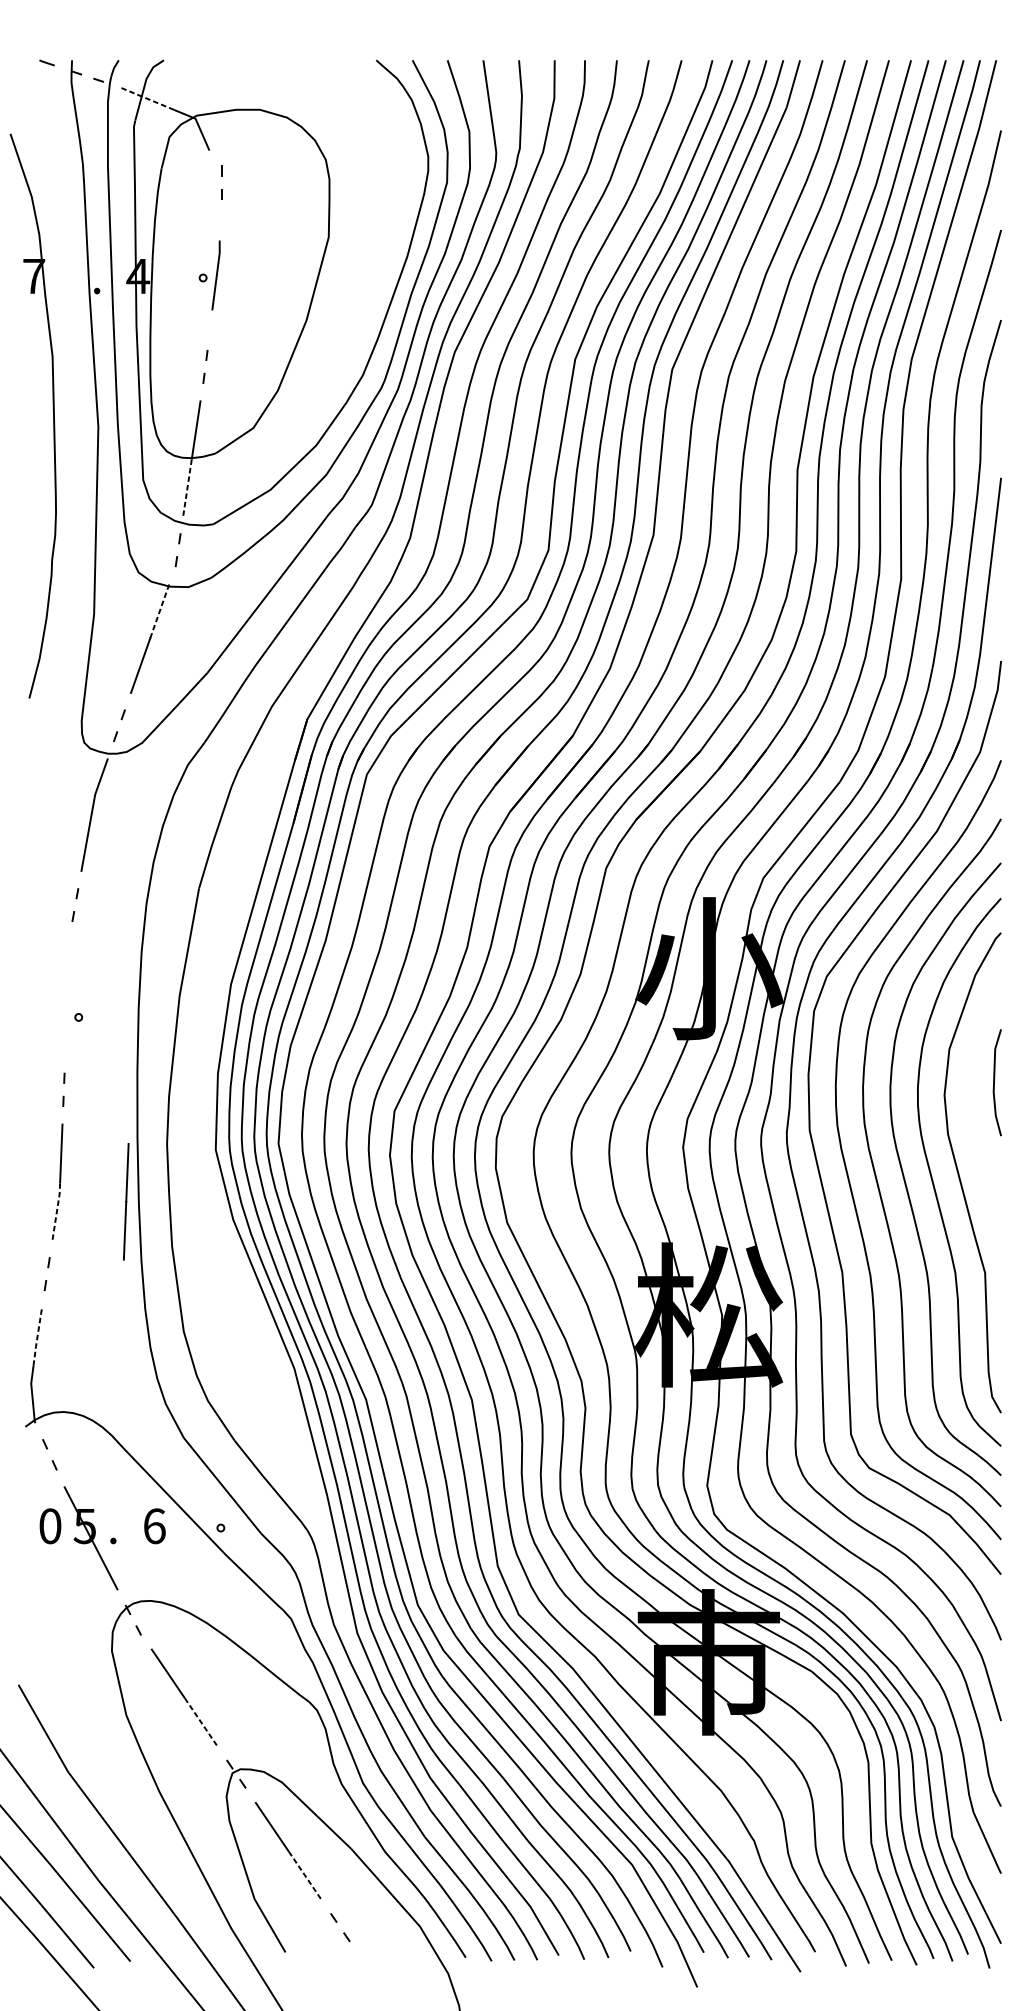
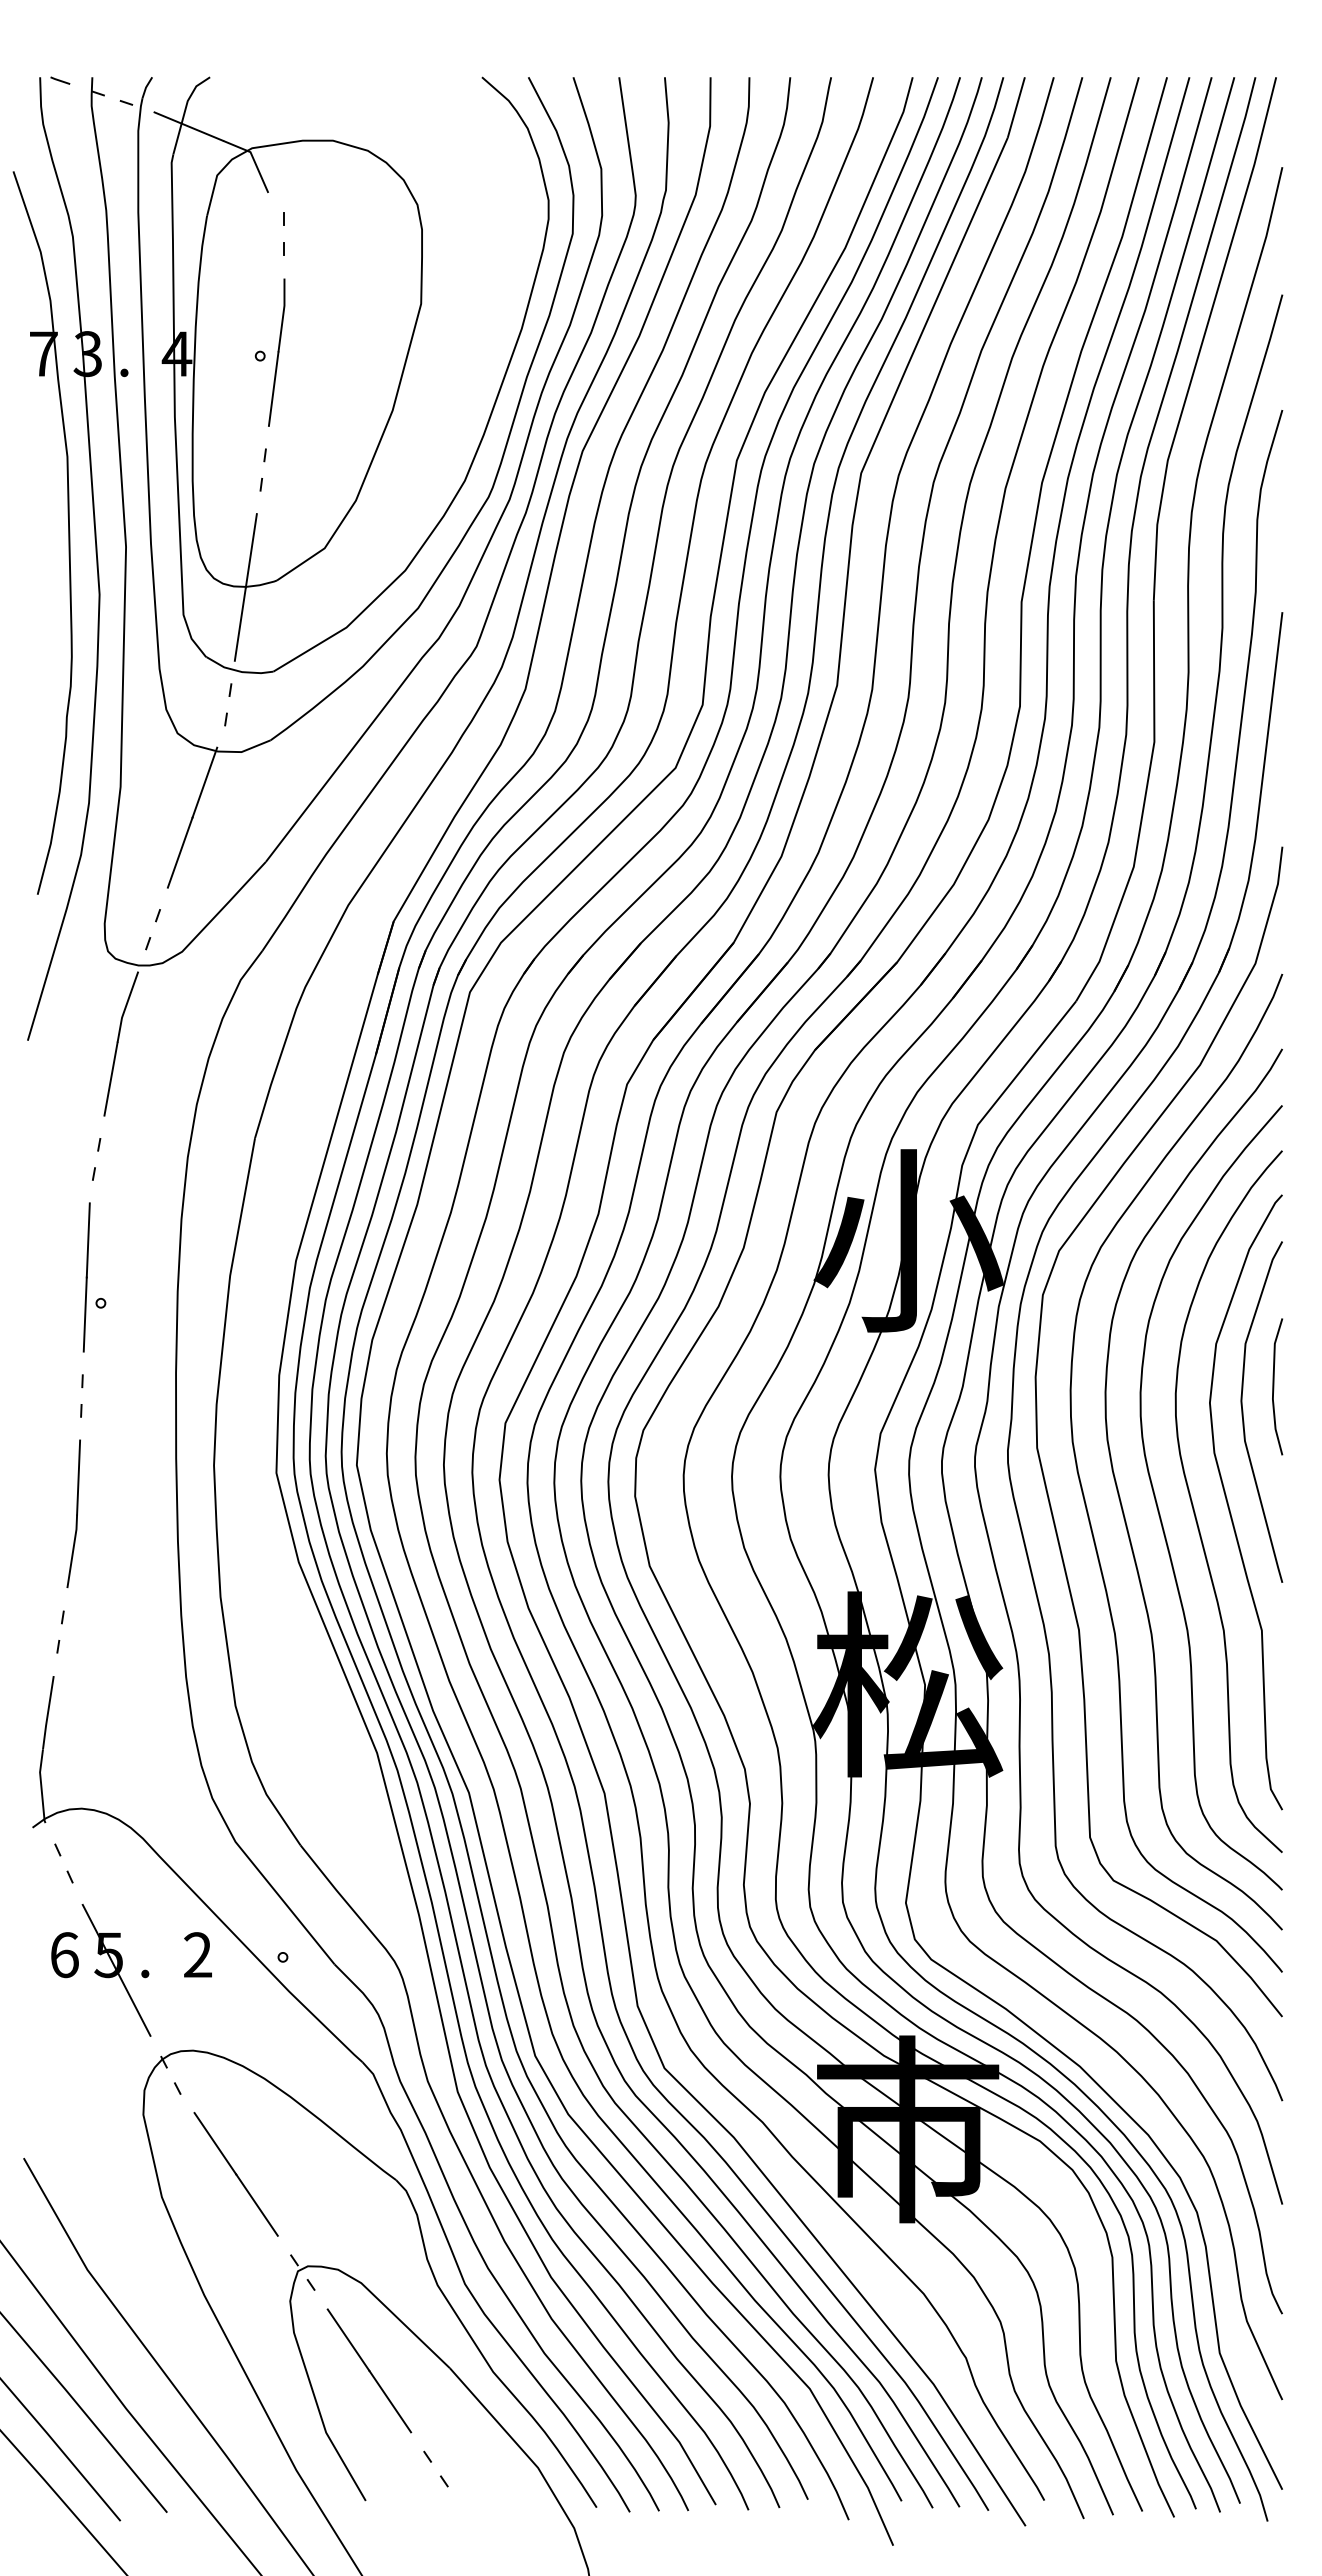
line: (147, 98) -> (188, 126), dashed -> solid
part: (215, 275) -> (276, 352), size x1.67
part: (74, 432) -> (95, 553), added
line: (187, 486) -> (240, 623), dashed -> solid
line: (160, 610) -> (205, 782), dashed -> solid
curve: (970, 1101) -> (1243, 1411), added
line: (126, 1201) -> (86, 1277), moved
line: (57, 1210) -> (73, 1550), dashed -> solid
line: (37, 1337) -> (47, 1713), dashed -> solid
text: (50, 1526) -> (64, 1955), 0 -> 6
text: (154, 1526) -> (198, 1955), 6 -> 2
line: (200, 1721) -> (256, 2204), dashed -> solid
line: (304, 1874) -> (389, 2401), dashed -> solid

